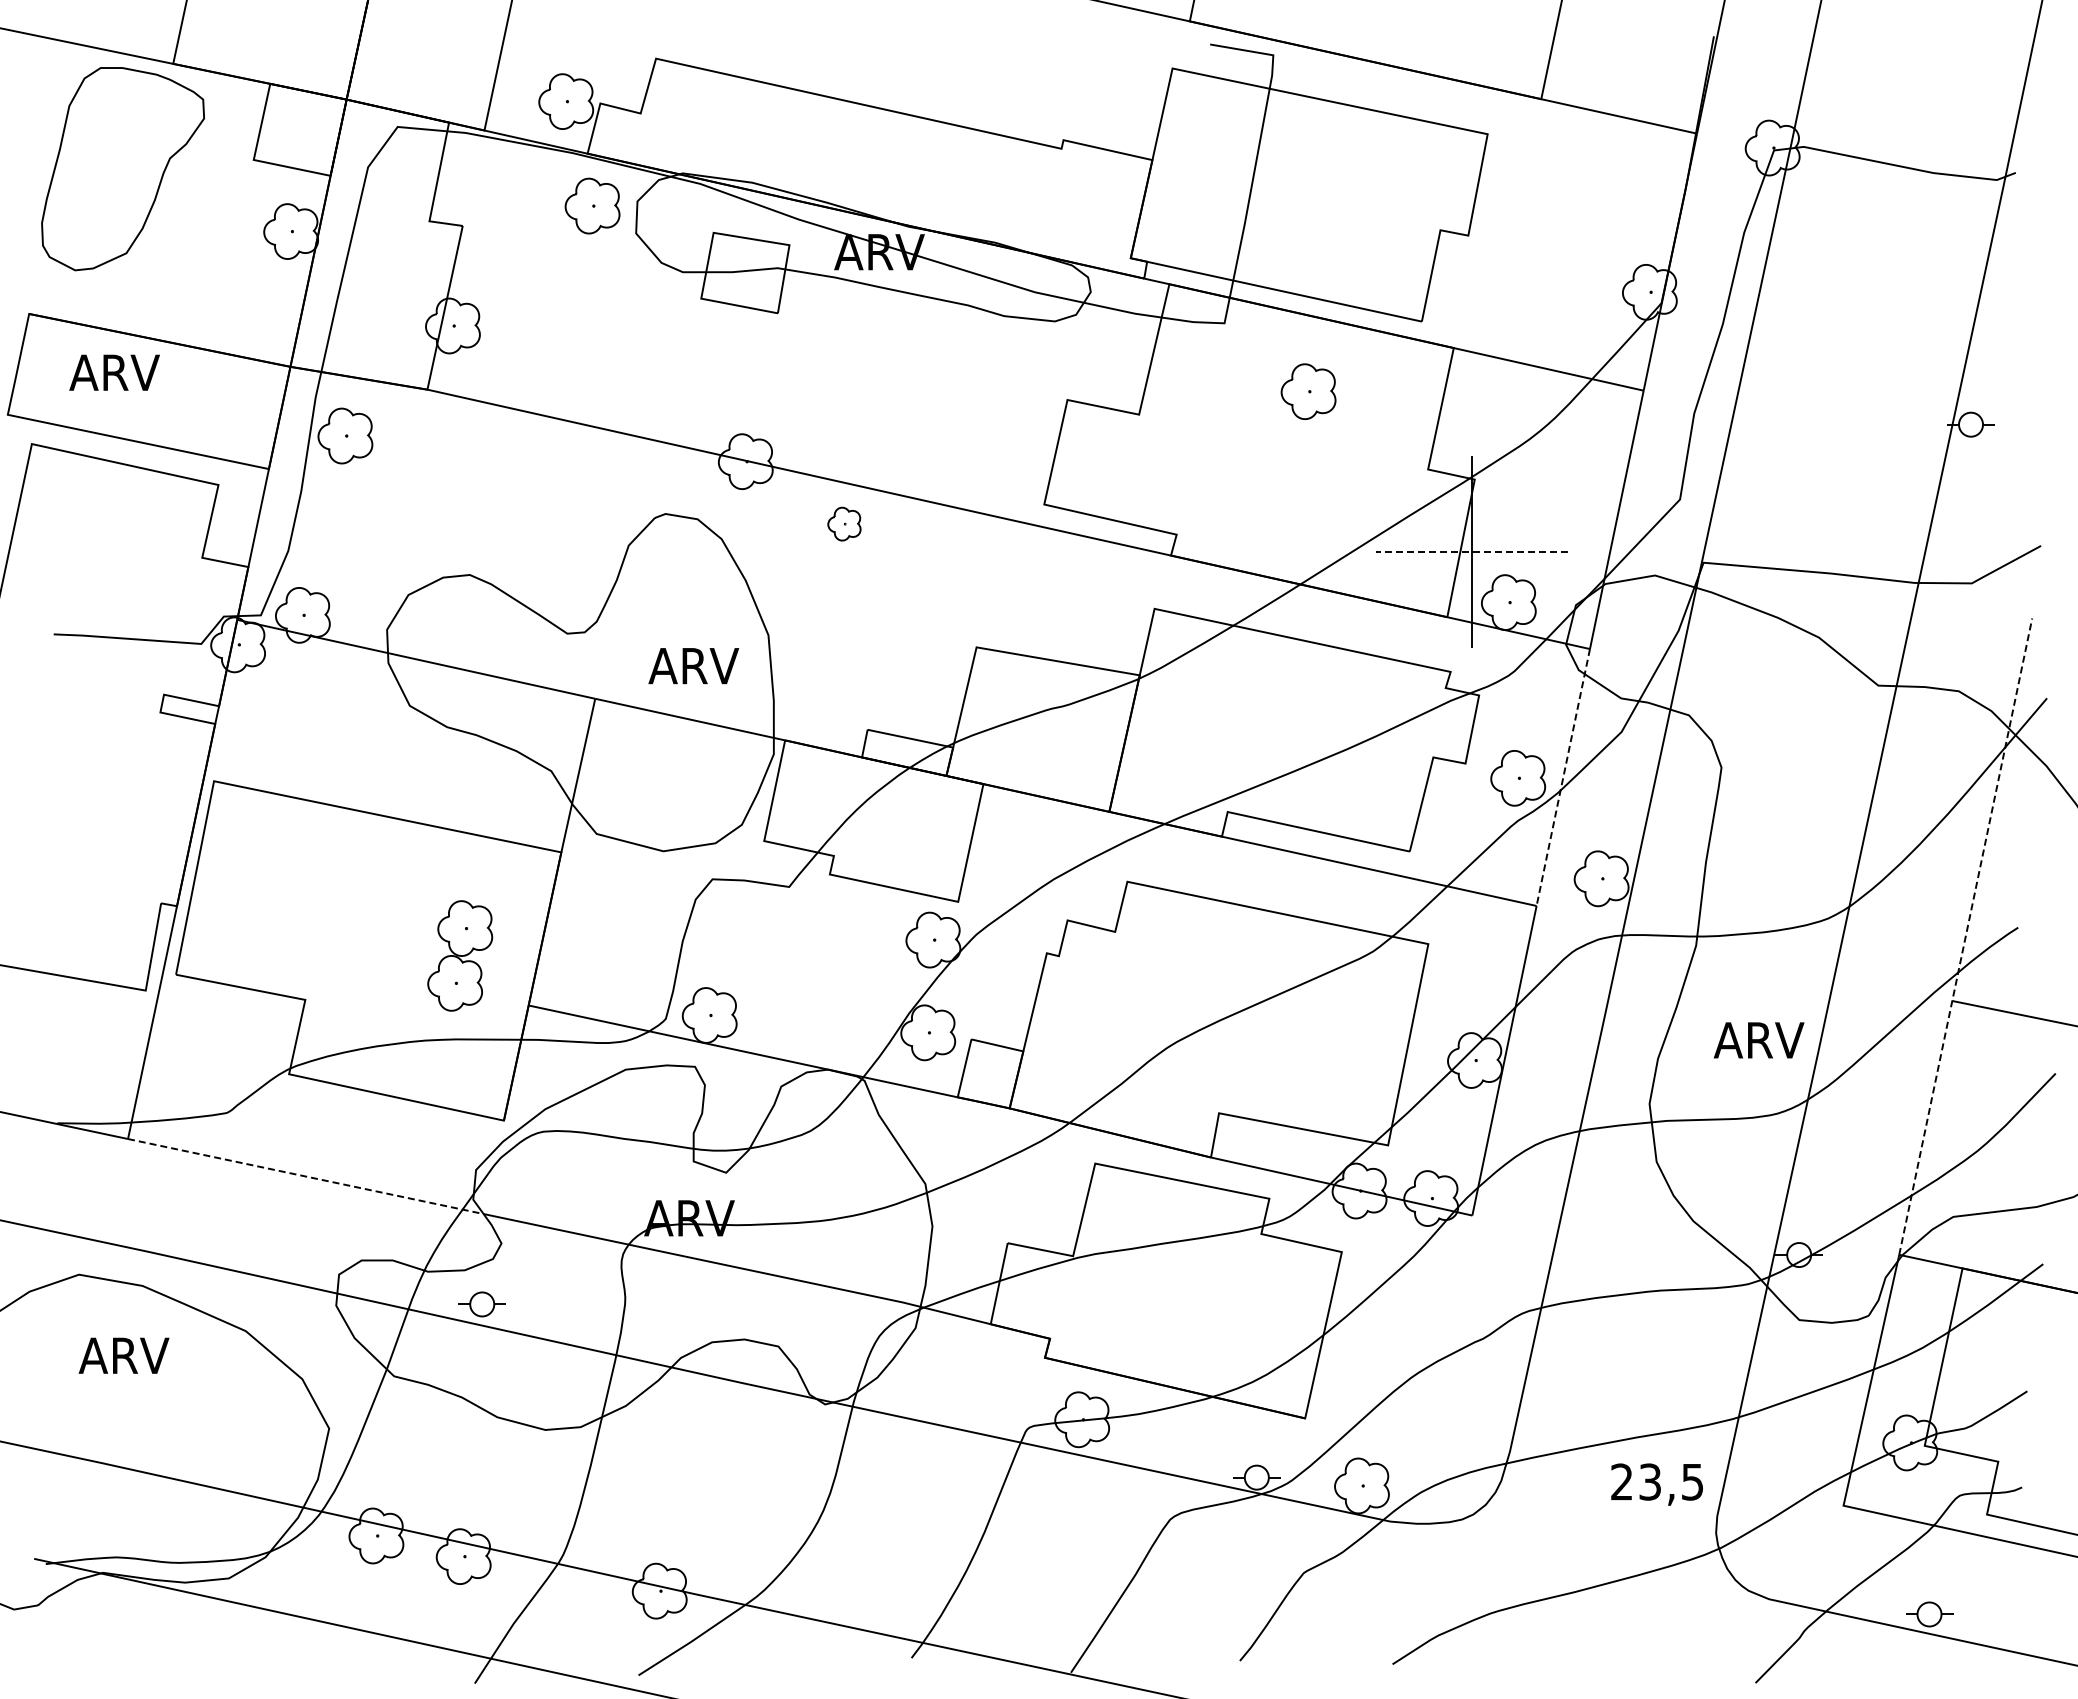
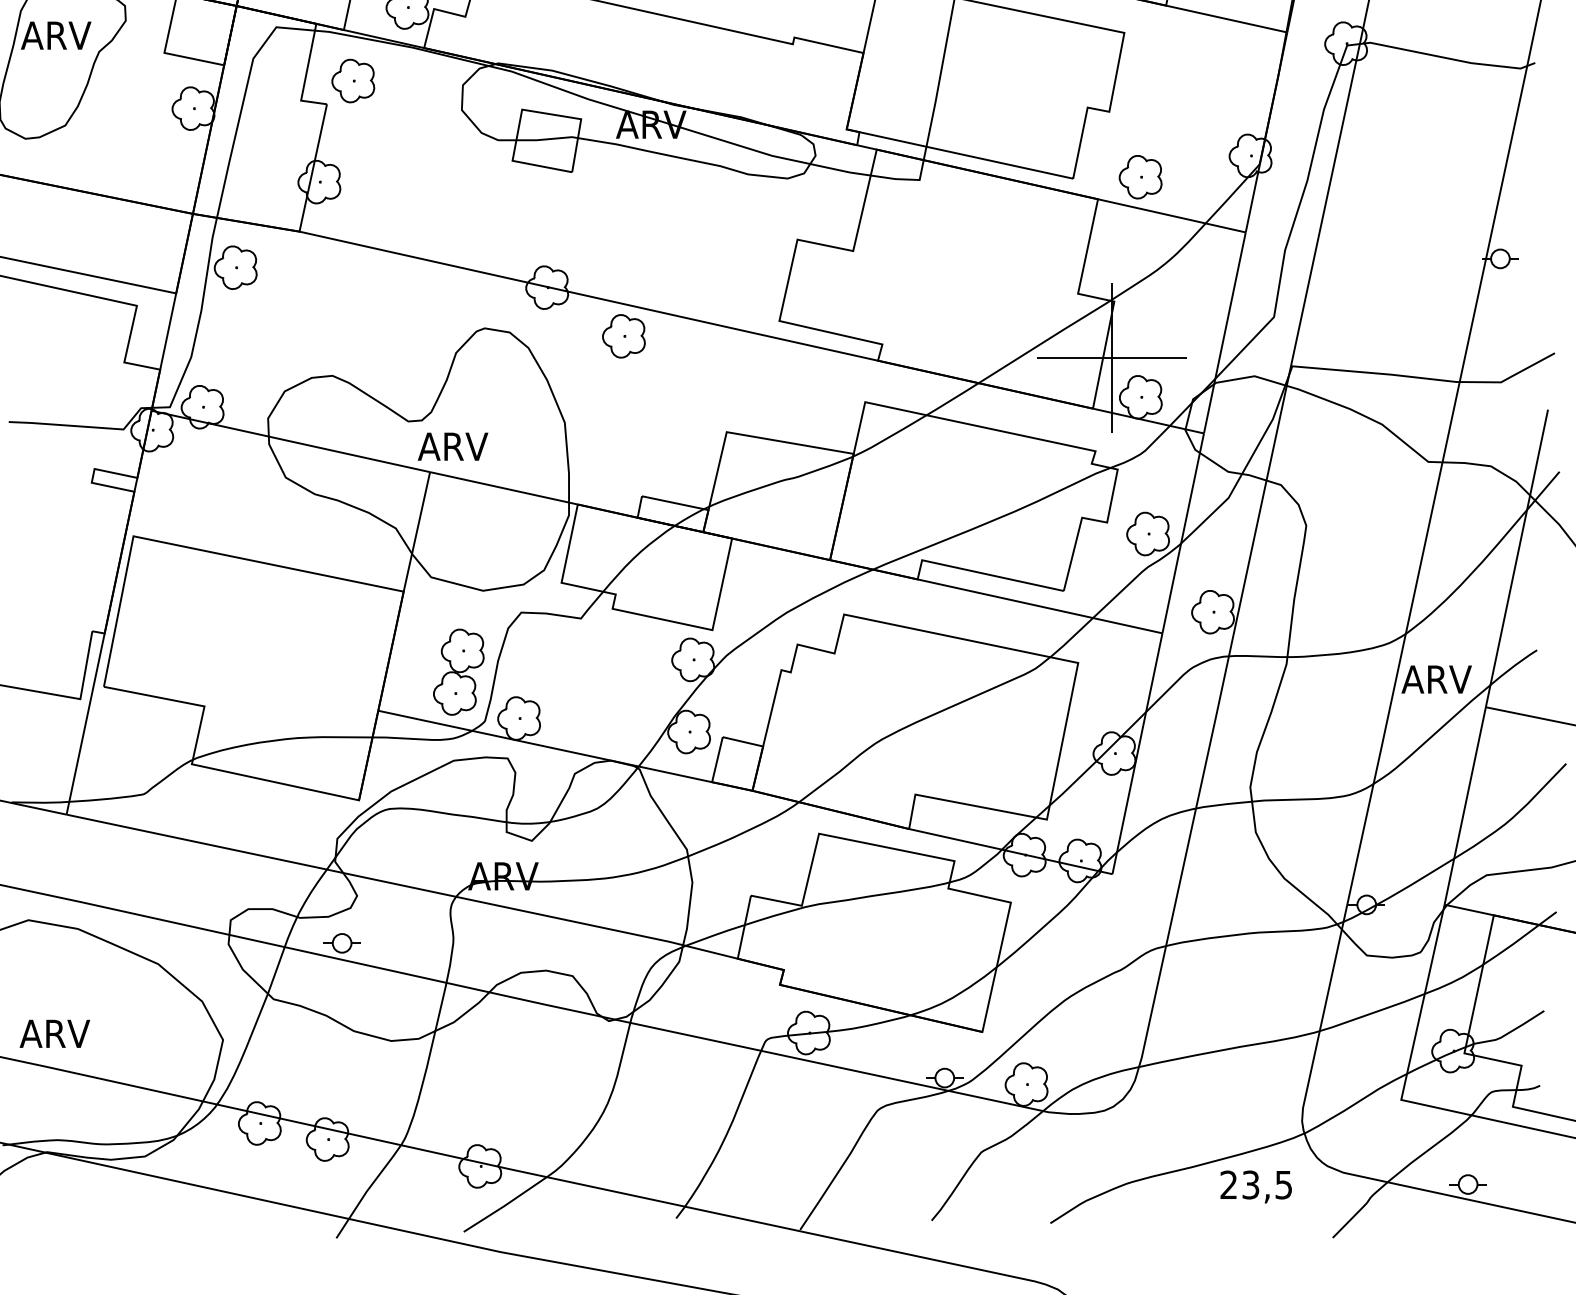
part: (592, 205) -> (353, 80), moved
text: (114, 372) -> (56, 35), moved
part: (1308, 391) -> (1140, 177), moved
part: (844, 523) -> (623, 335), size x1.67
line: (1471, 552) -> (1111, 358), dashed -> solid
text: (693, 666) -> (452, 447), moved
line: (1563, 778) -> (1183, 534), dashed -> solid
line: (1965, 937) -> (1496, 657), dashed -> solid
part: (460, 955) -> (459, 671), moved
text: (1758, 1040) -> (1436, 679), moved
line: (305, 1176) -> (204, 843), dashed -> solid
text: (123, 1355) -> (54, 1033), moved
text: (1656, 1484) -> (1255, 1186), moved

